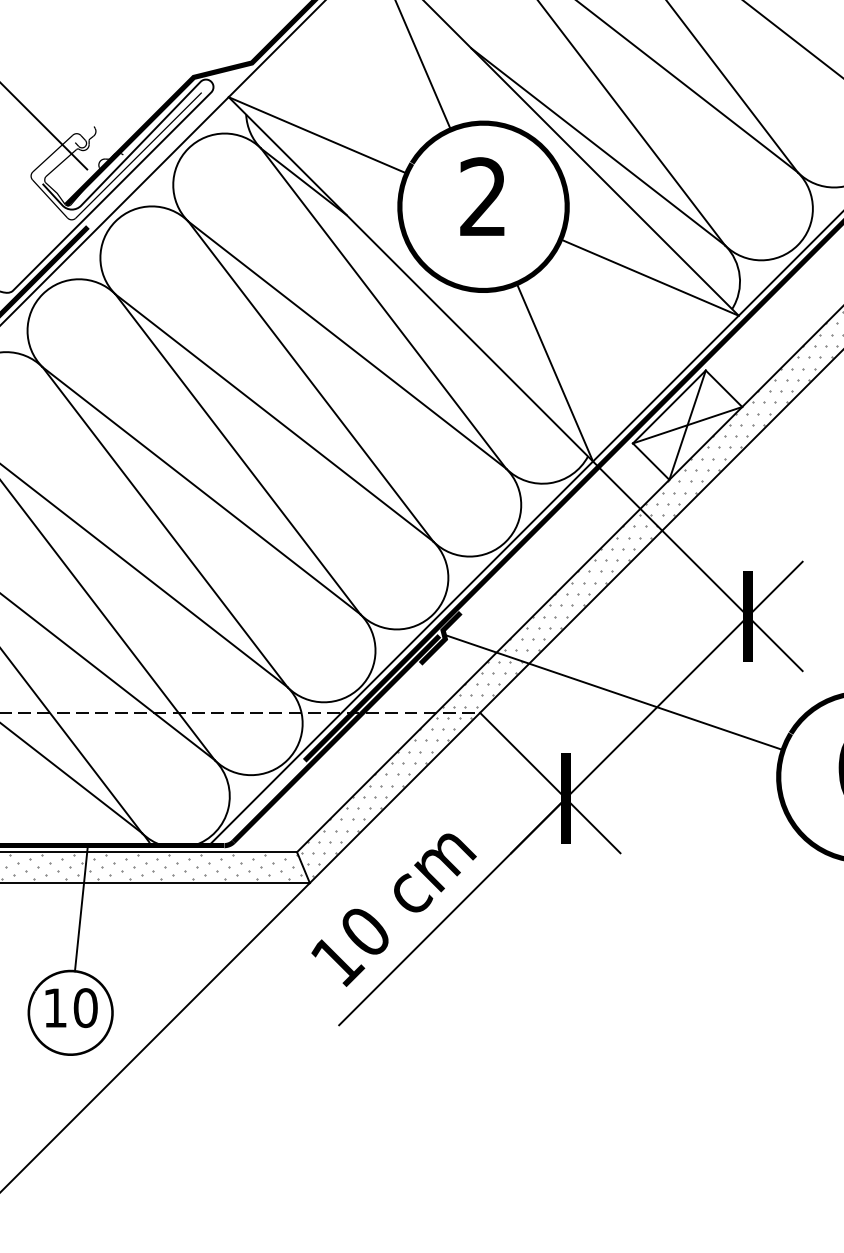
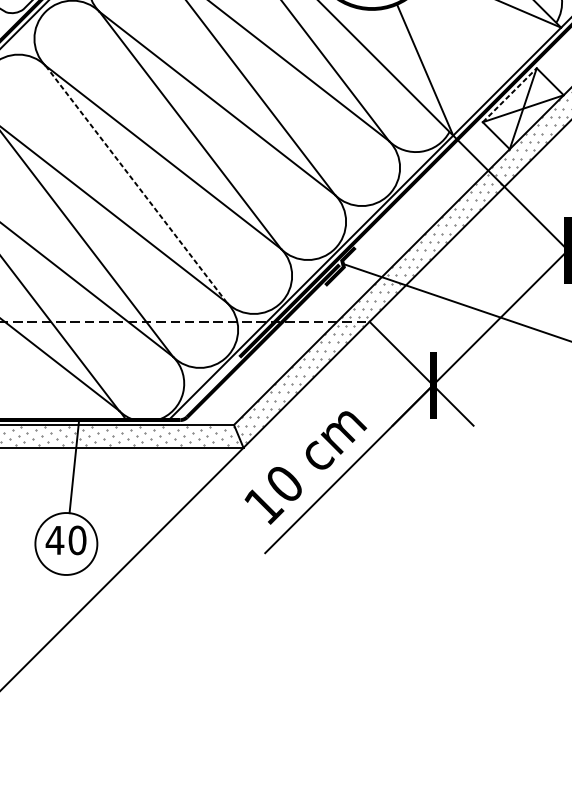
line: (669, 406) -> (509, 94), solid -> dashed
line: (165, 527) -> (136, 184), solid -> dashed
text: (54, 1007) -> (54, 539), 10 -> 40

